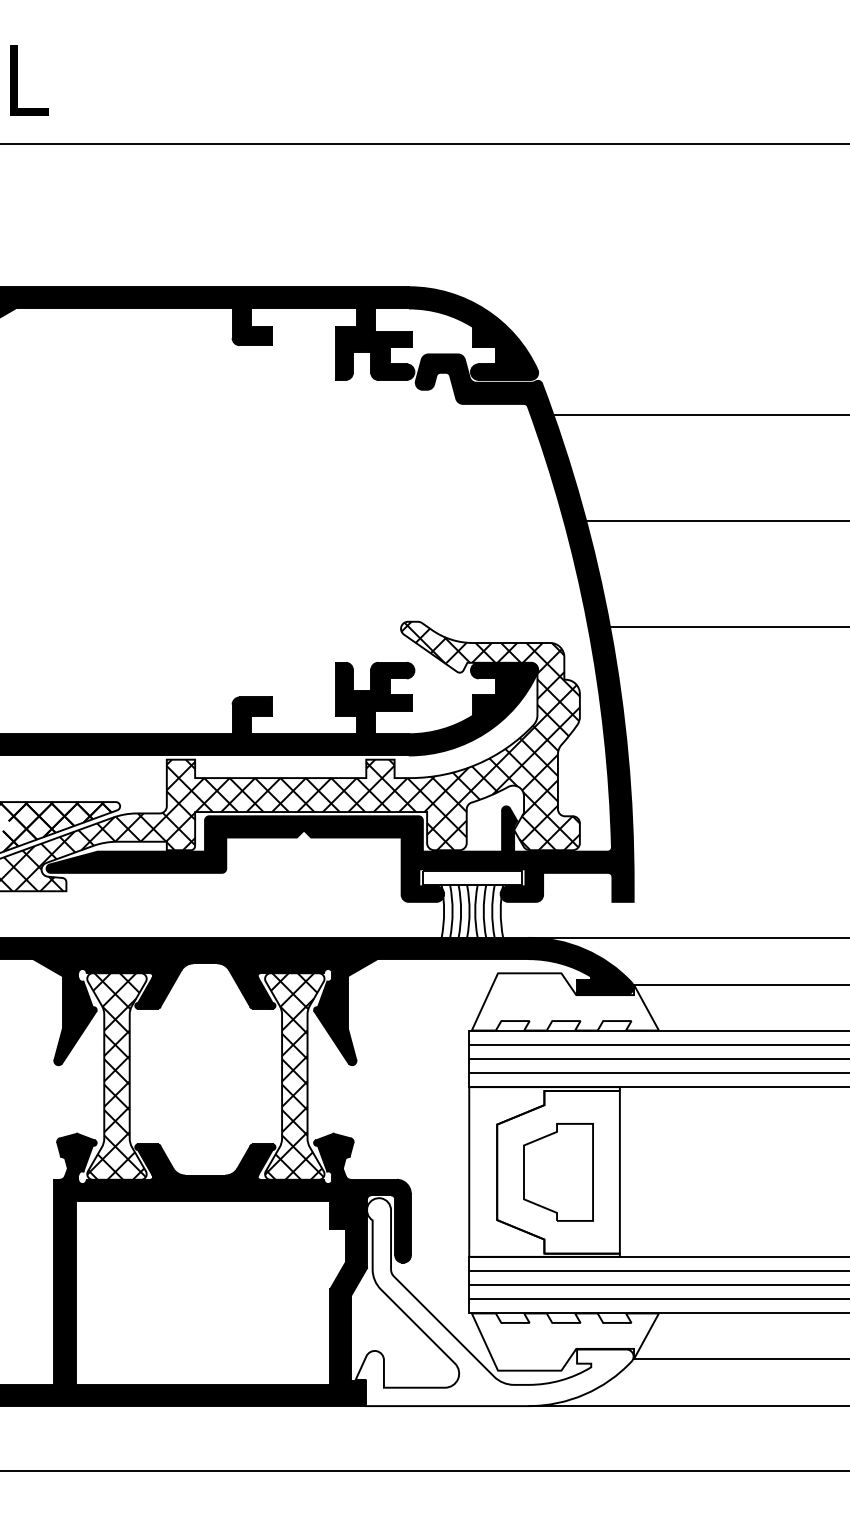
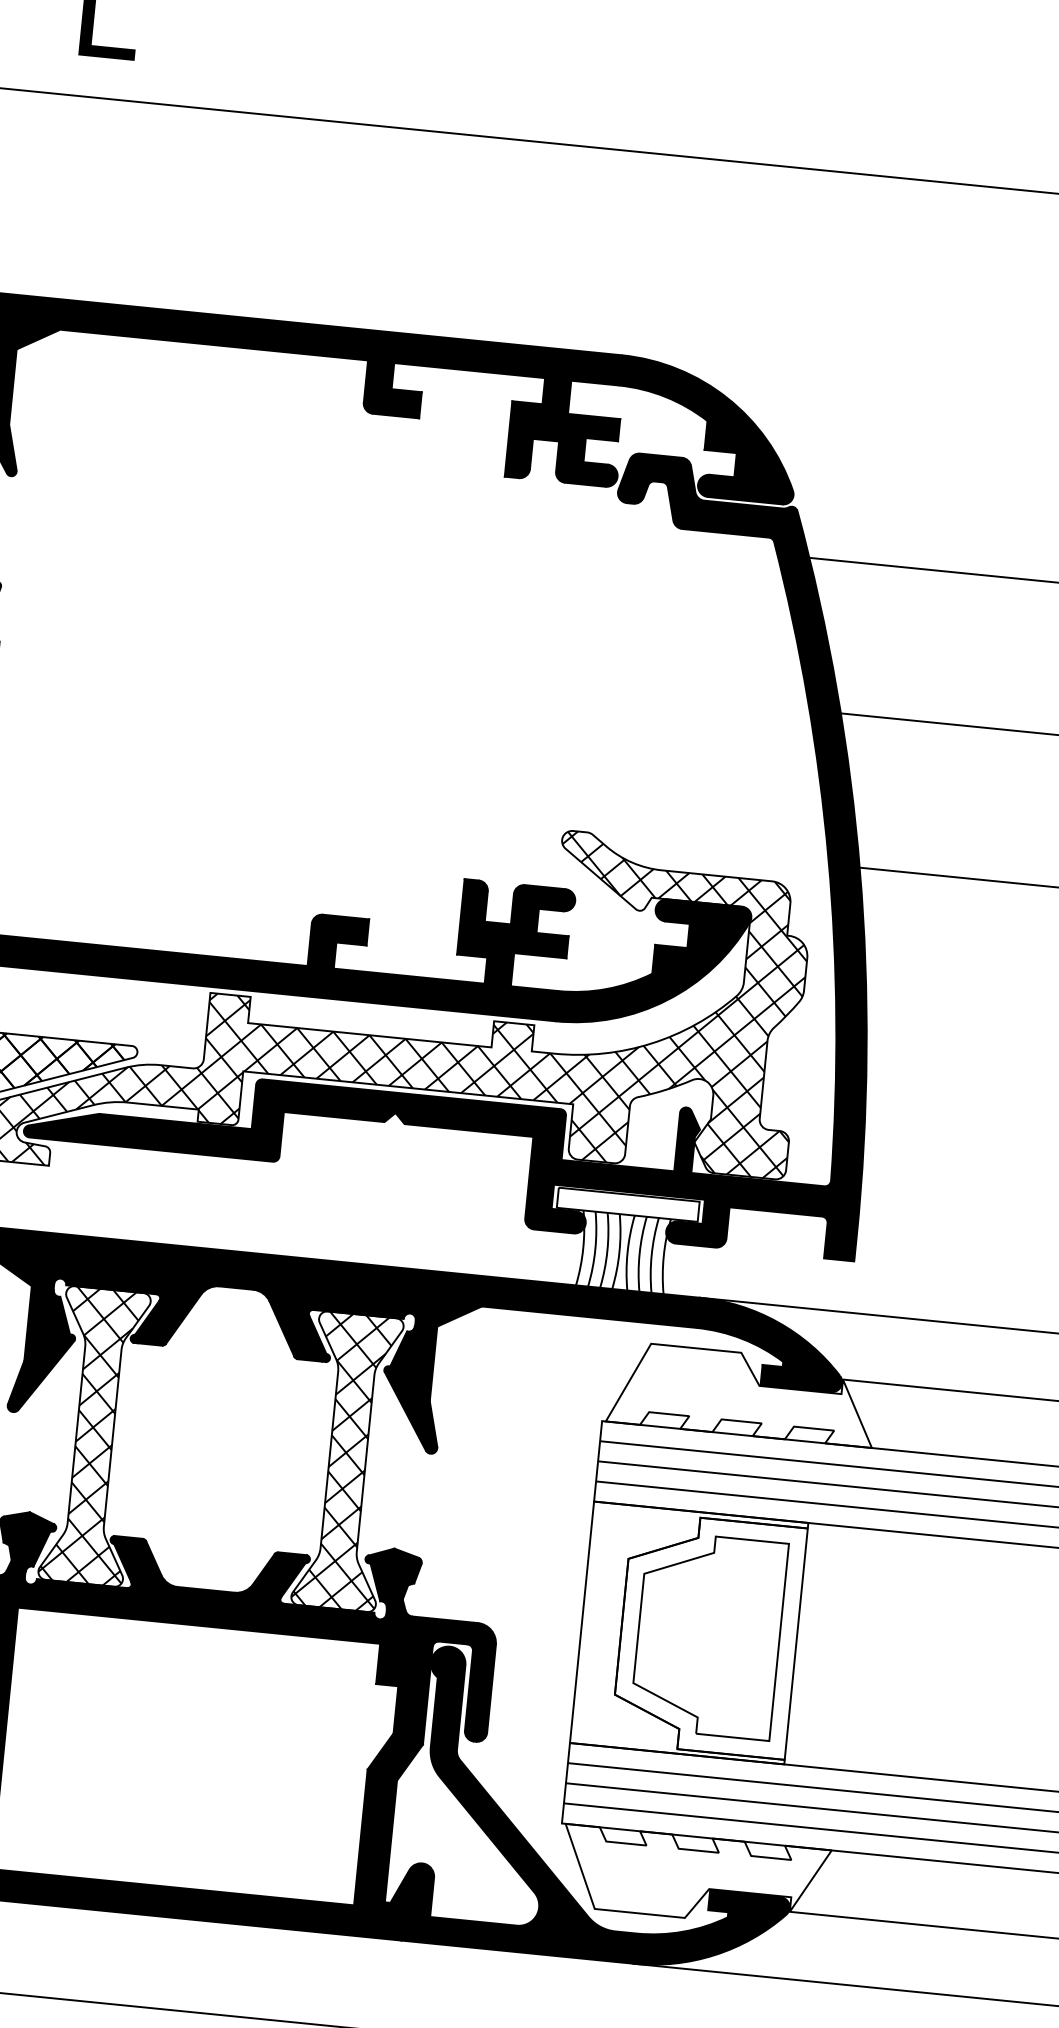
part: (558, 1172) -> (708, 1635), size x1.43
fill: (494, 1302) -> (599, 1811), added

